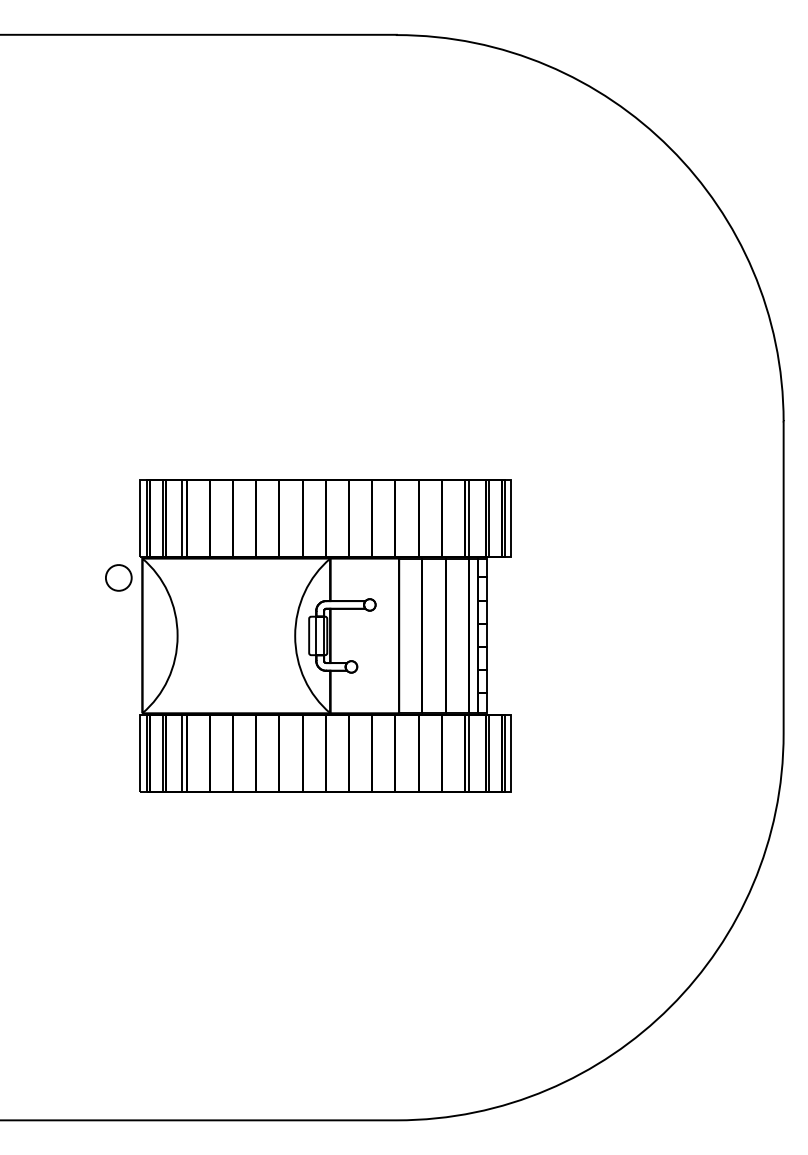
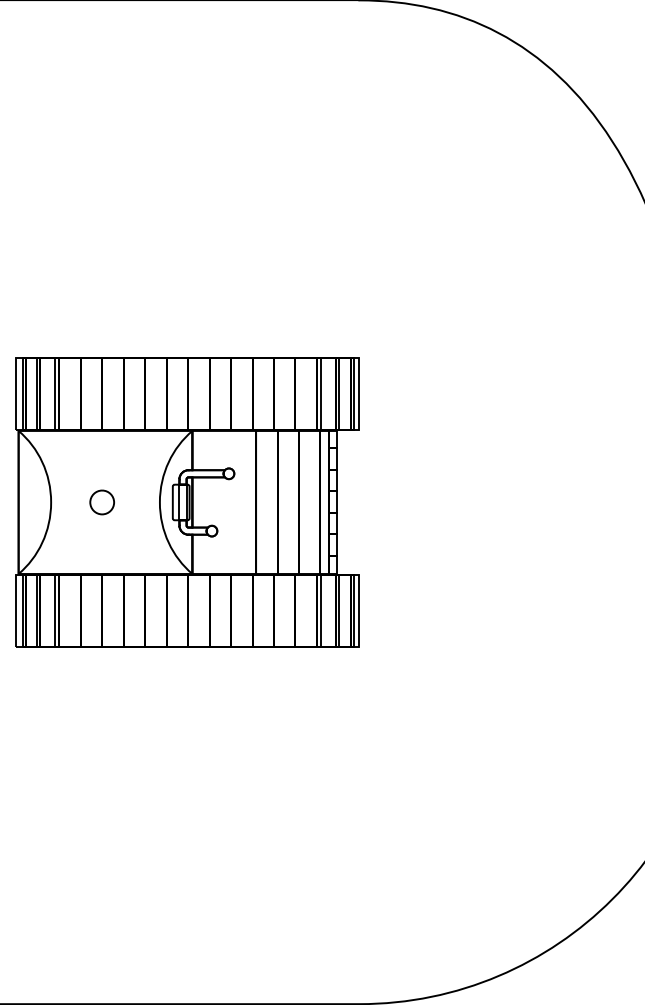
part: (325, 635) -> (187, 502), moved

